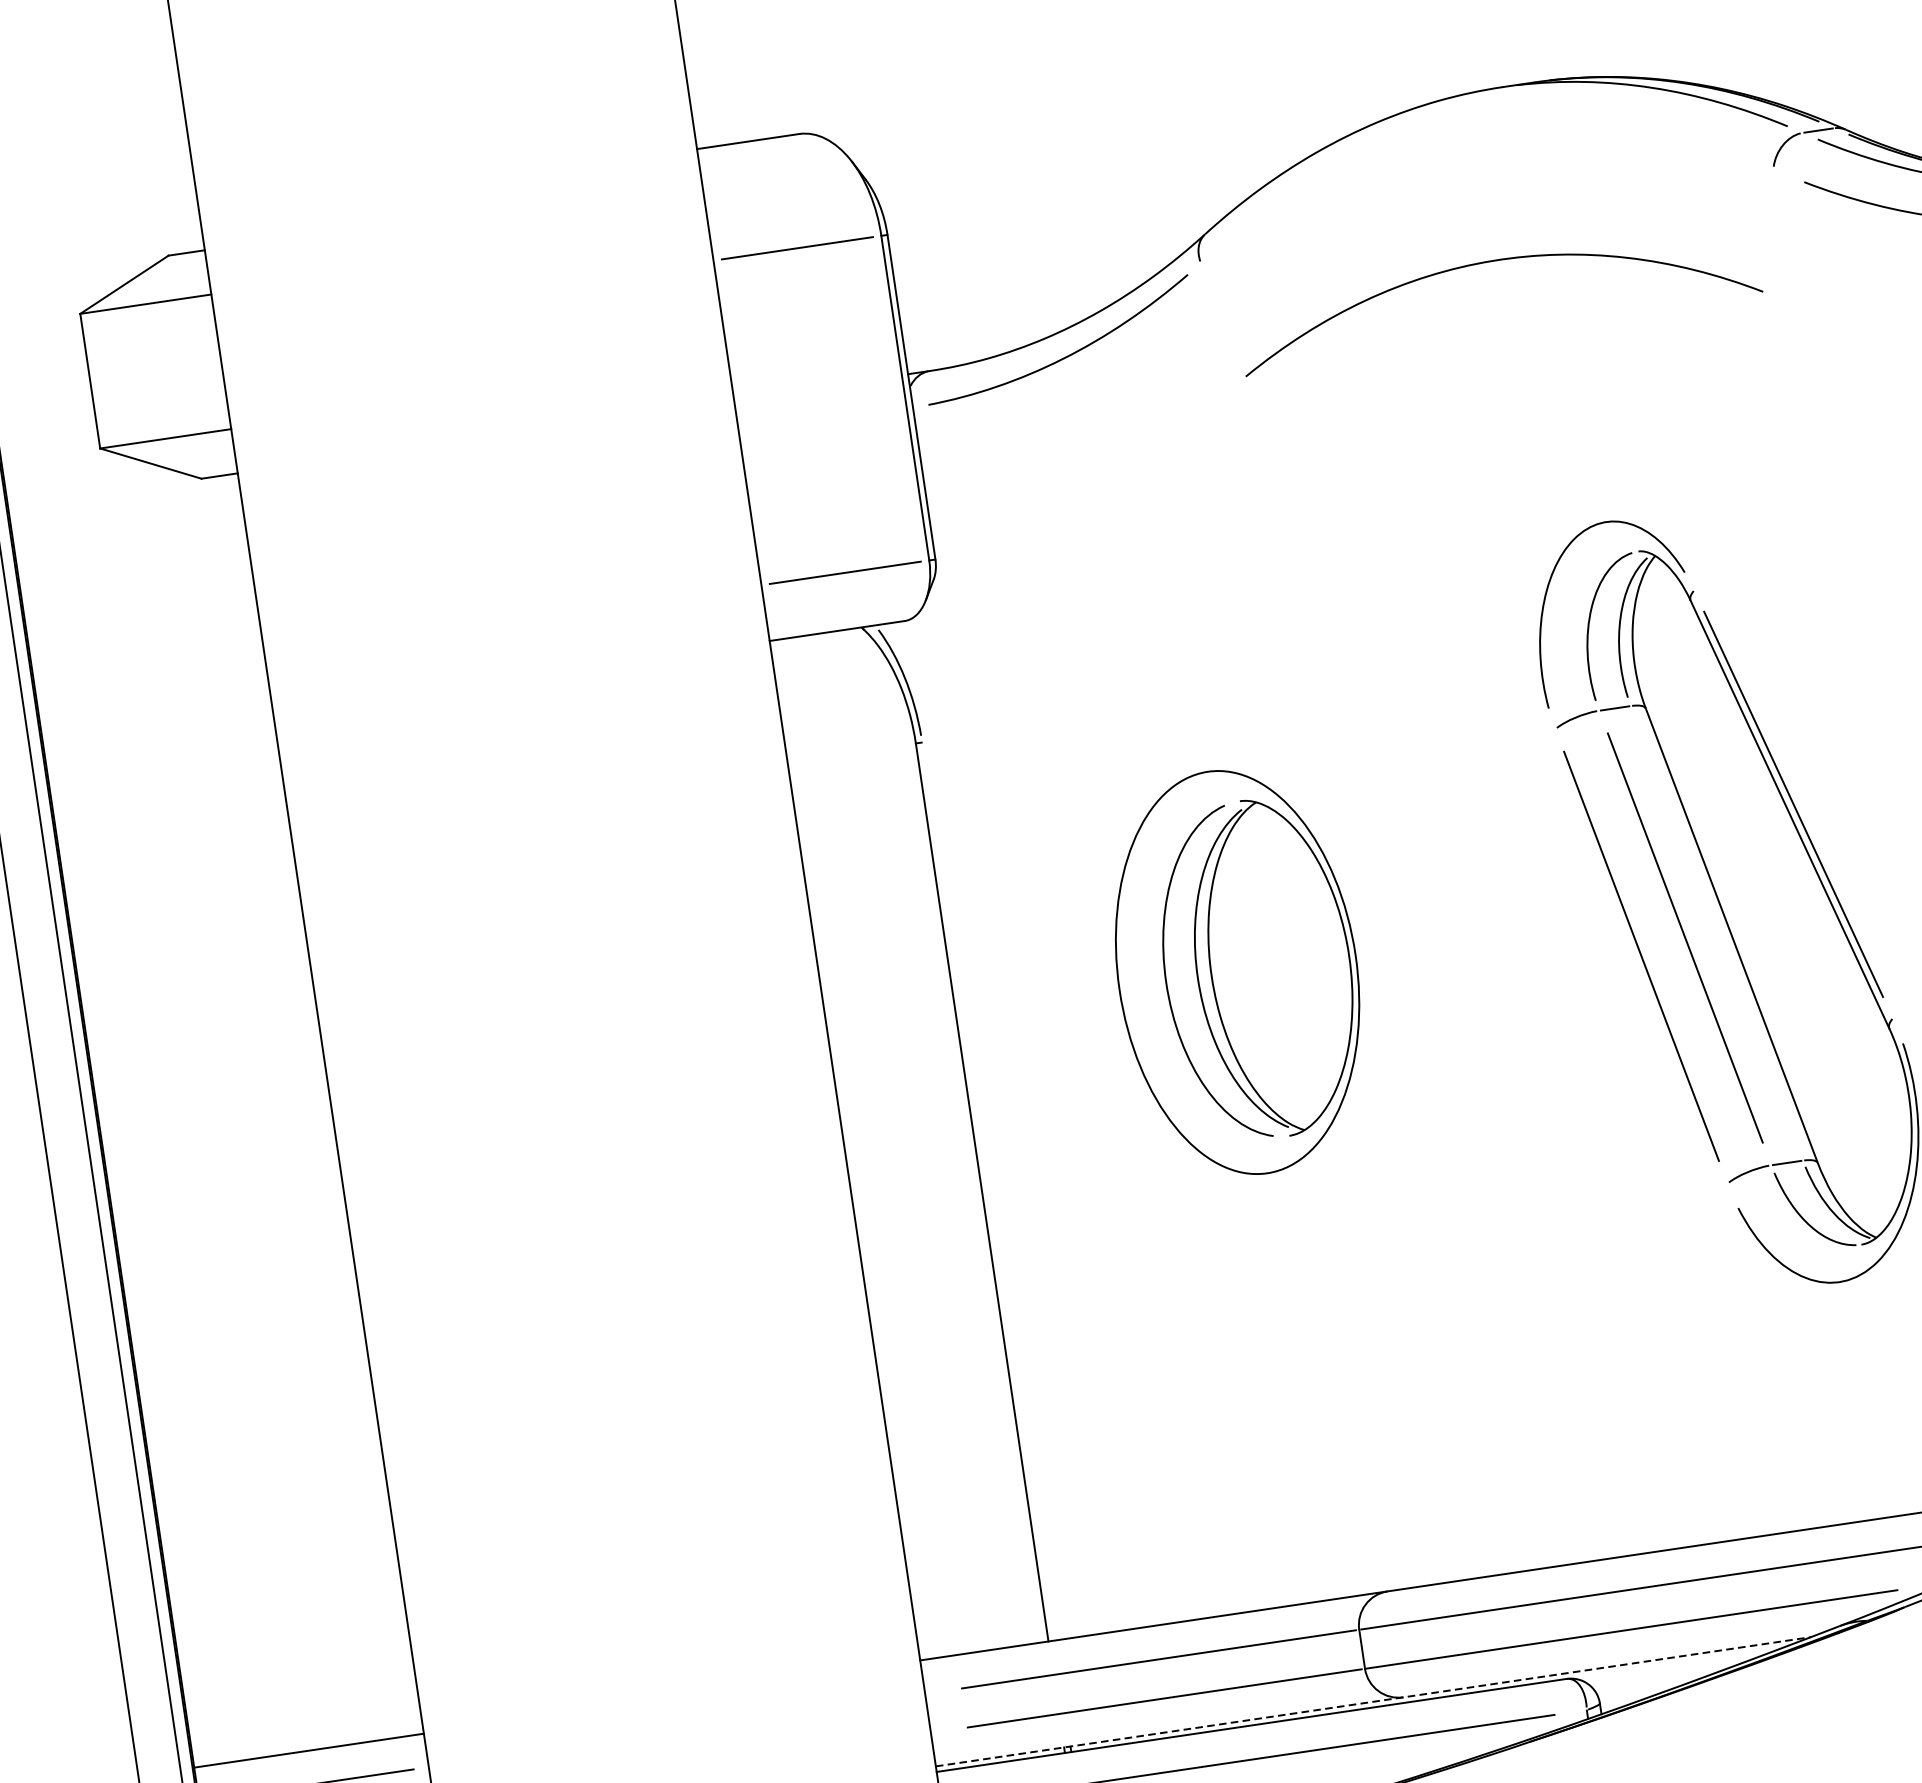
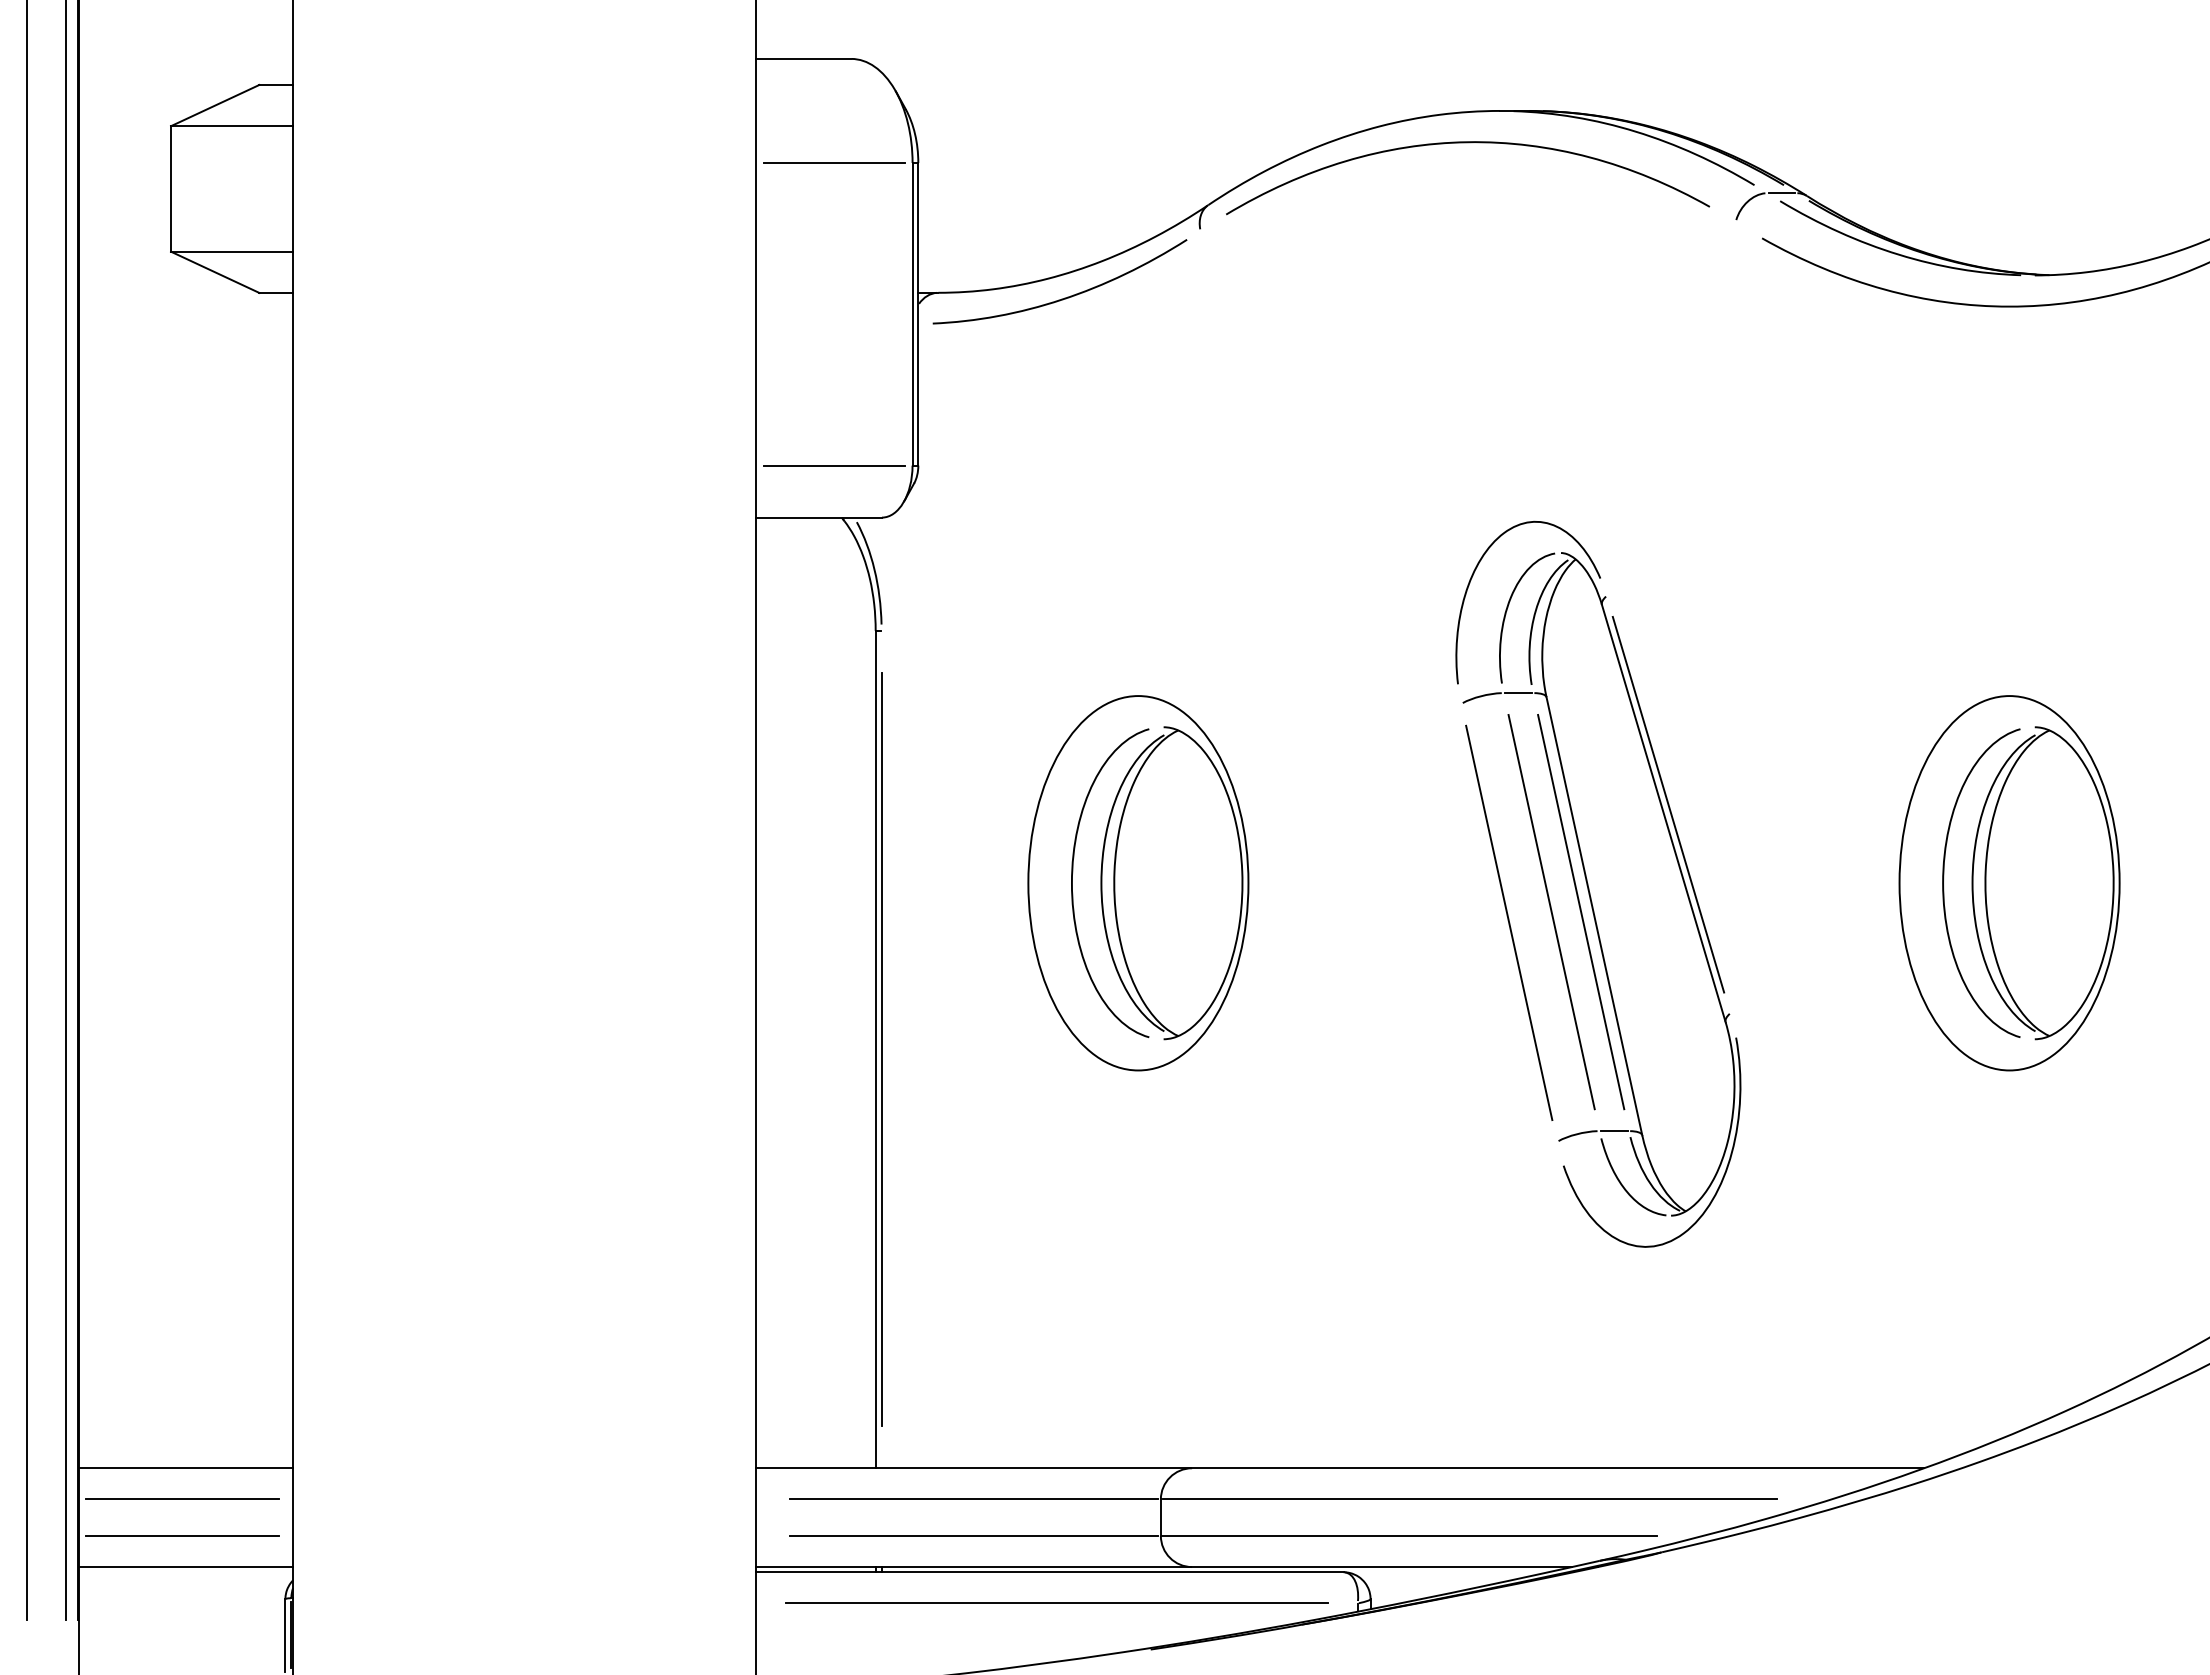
curve: (1494, 262) -> (1468, 143), moved
line: (1717, 932) -> (1581, 911), added
line: (988, 1191) -> (881, 1049), added
line: (1373, 1702) -> (1164, 1567), dashed -> solid

